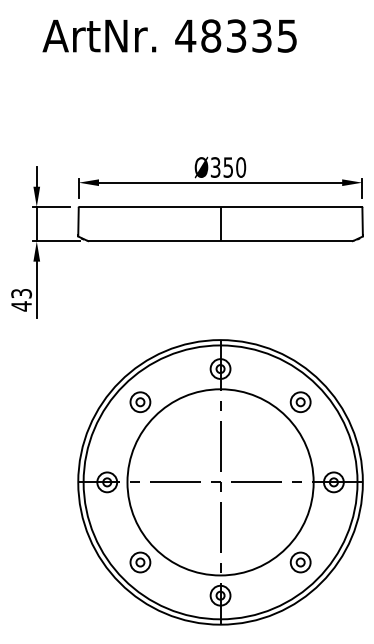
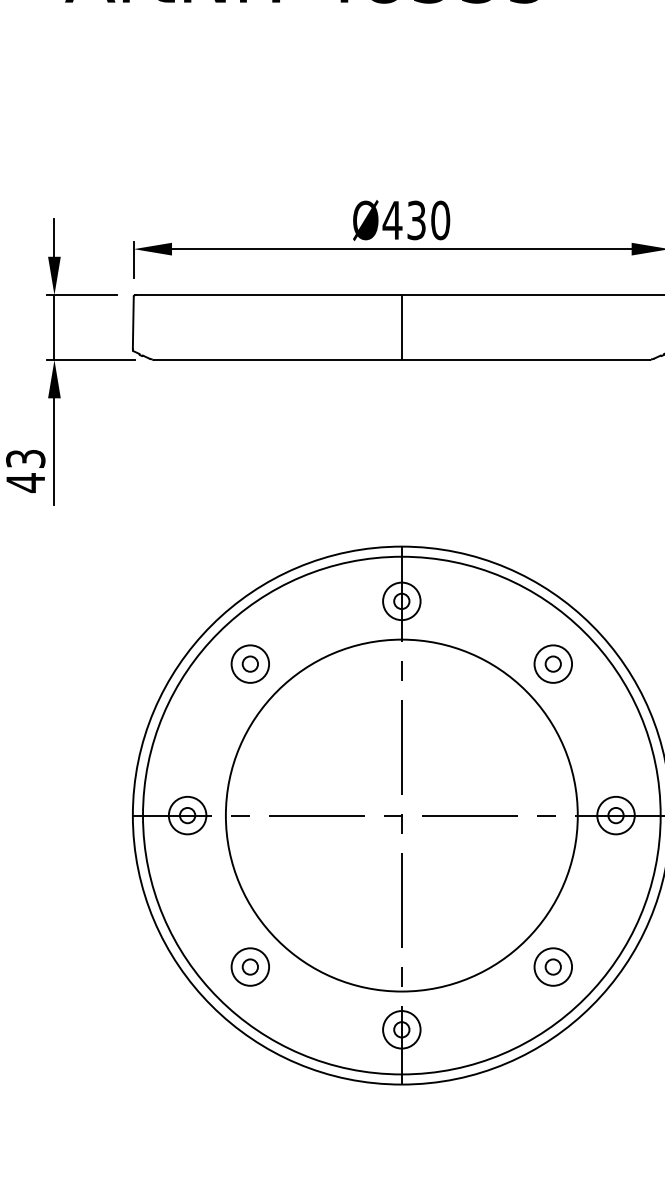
text: (221, 167) -> (403, 220), Ø350 -> Ø430

